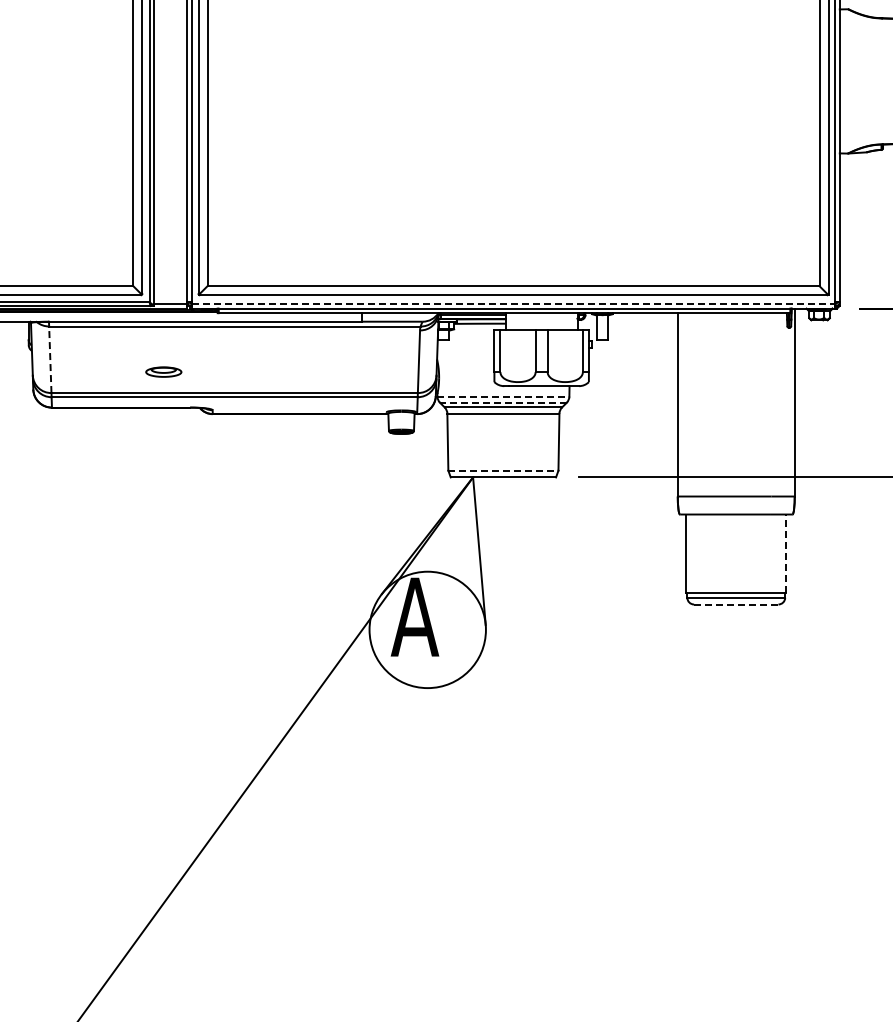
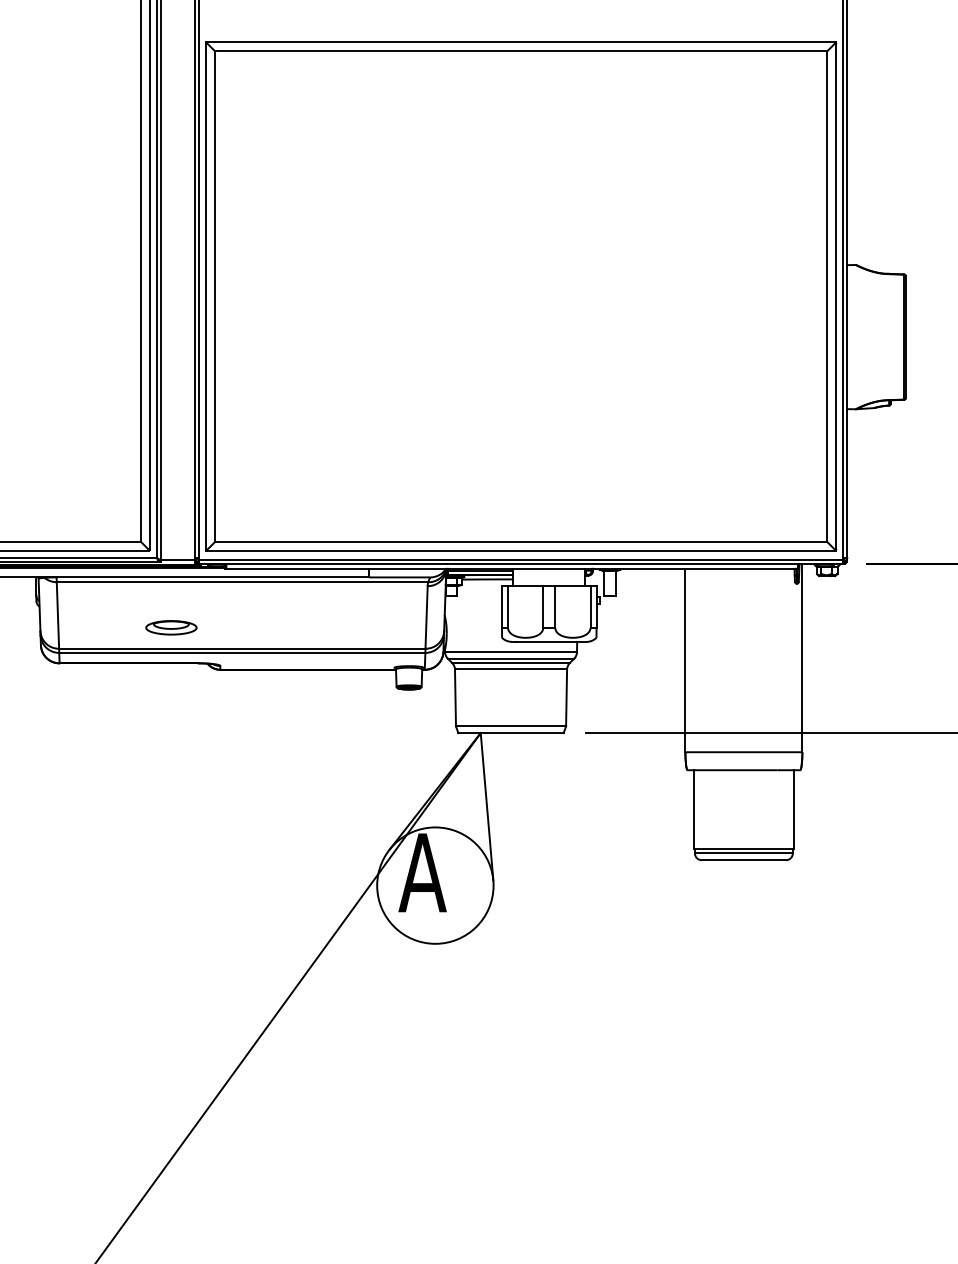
line: (513, 303) -> (521, 559), dashed -> solid
line: (49, 358) -> (57, 614), dashed -> solid
part: (163, 371) -> (171, 627), size x1.43
line: (503, 396) -> (511, 652), dashed -> solid
line: (502, 402) -> (510, 658), dashed -> solid
line: (503, 470) -> (511, 726), dashed -> solid
line: (785, 553) -> (793, 809), dashed -> solid
line: (735, 604) -> (743, 860), dashed -> solid

